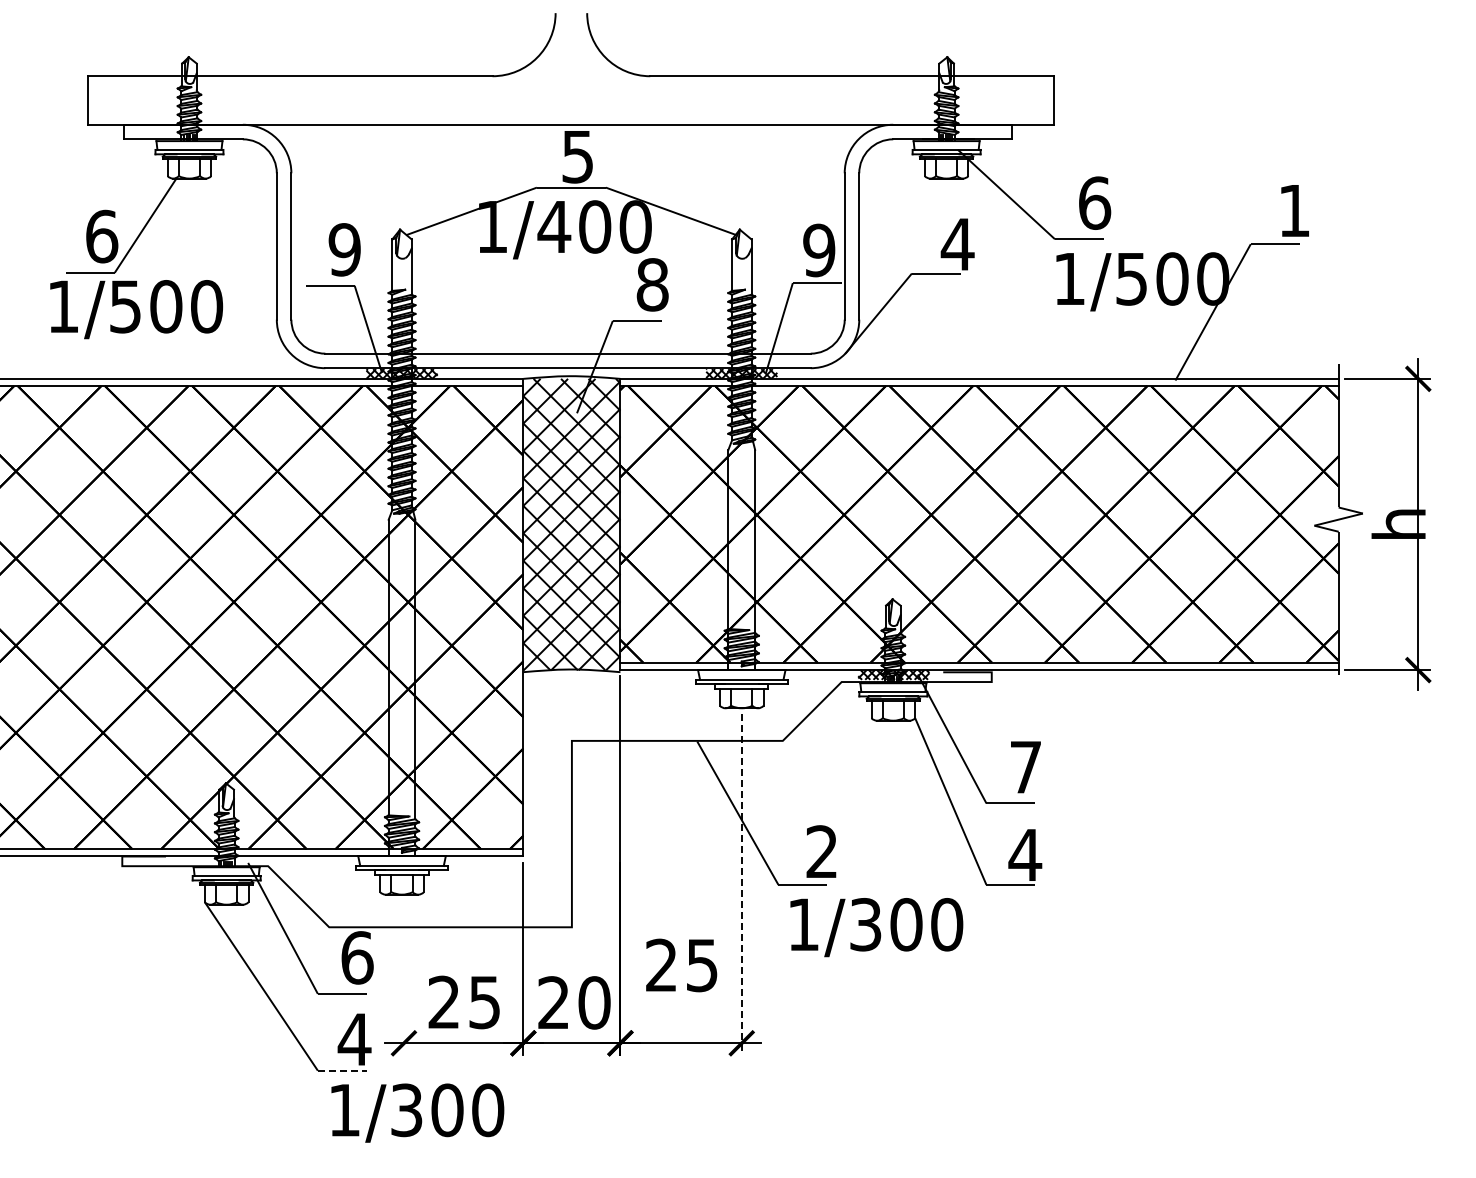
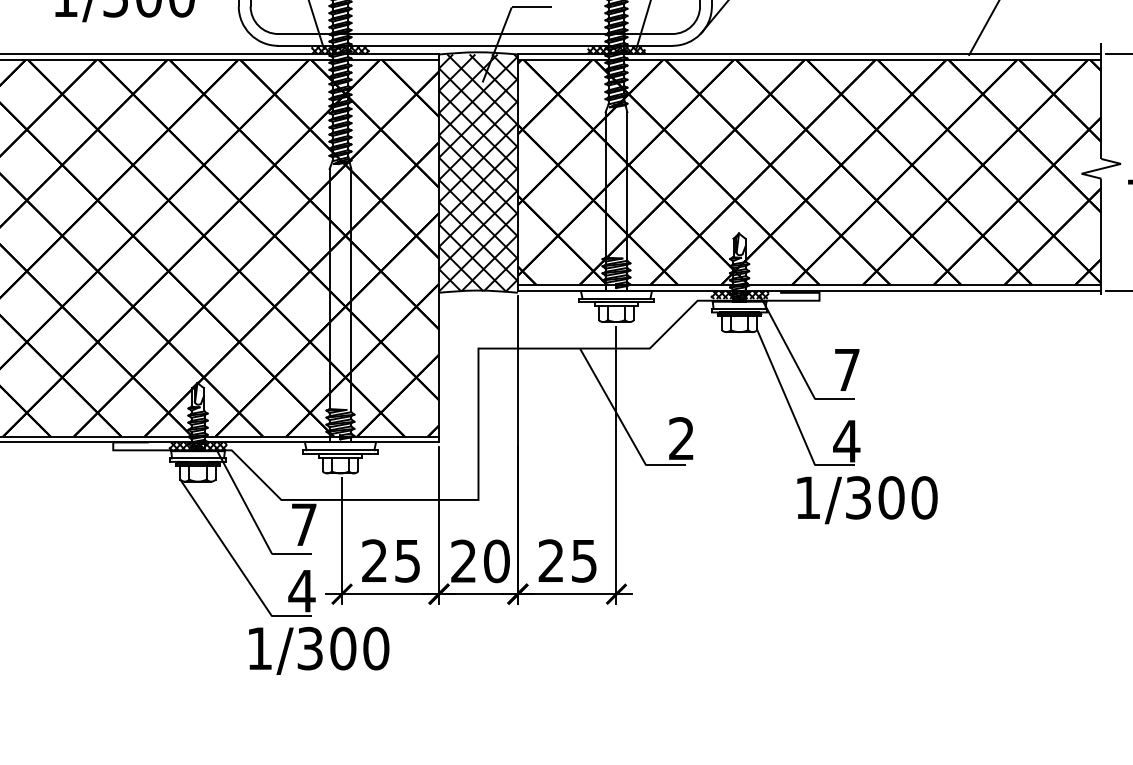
hatch: (226, 861) -> (197, 446), added
line: (741, 884) -> (616, 465), dashed -> solid
text: (876, 927) -> (867, 500), moved
text: (357, 957) -> (304, 524), 6 -> 7
text: (681, 965) -> (567, 561), moved
line: (403, 977) -> (341, 540), added
line: (342, 1070) -> (292, 616), dashed -> solid
text: (417, 1112) -> (318, 650), moved

